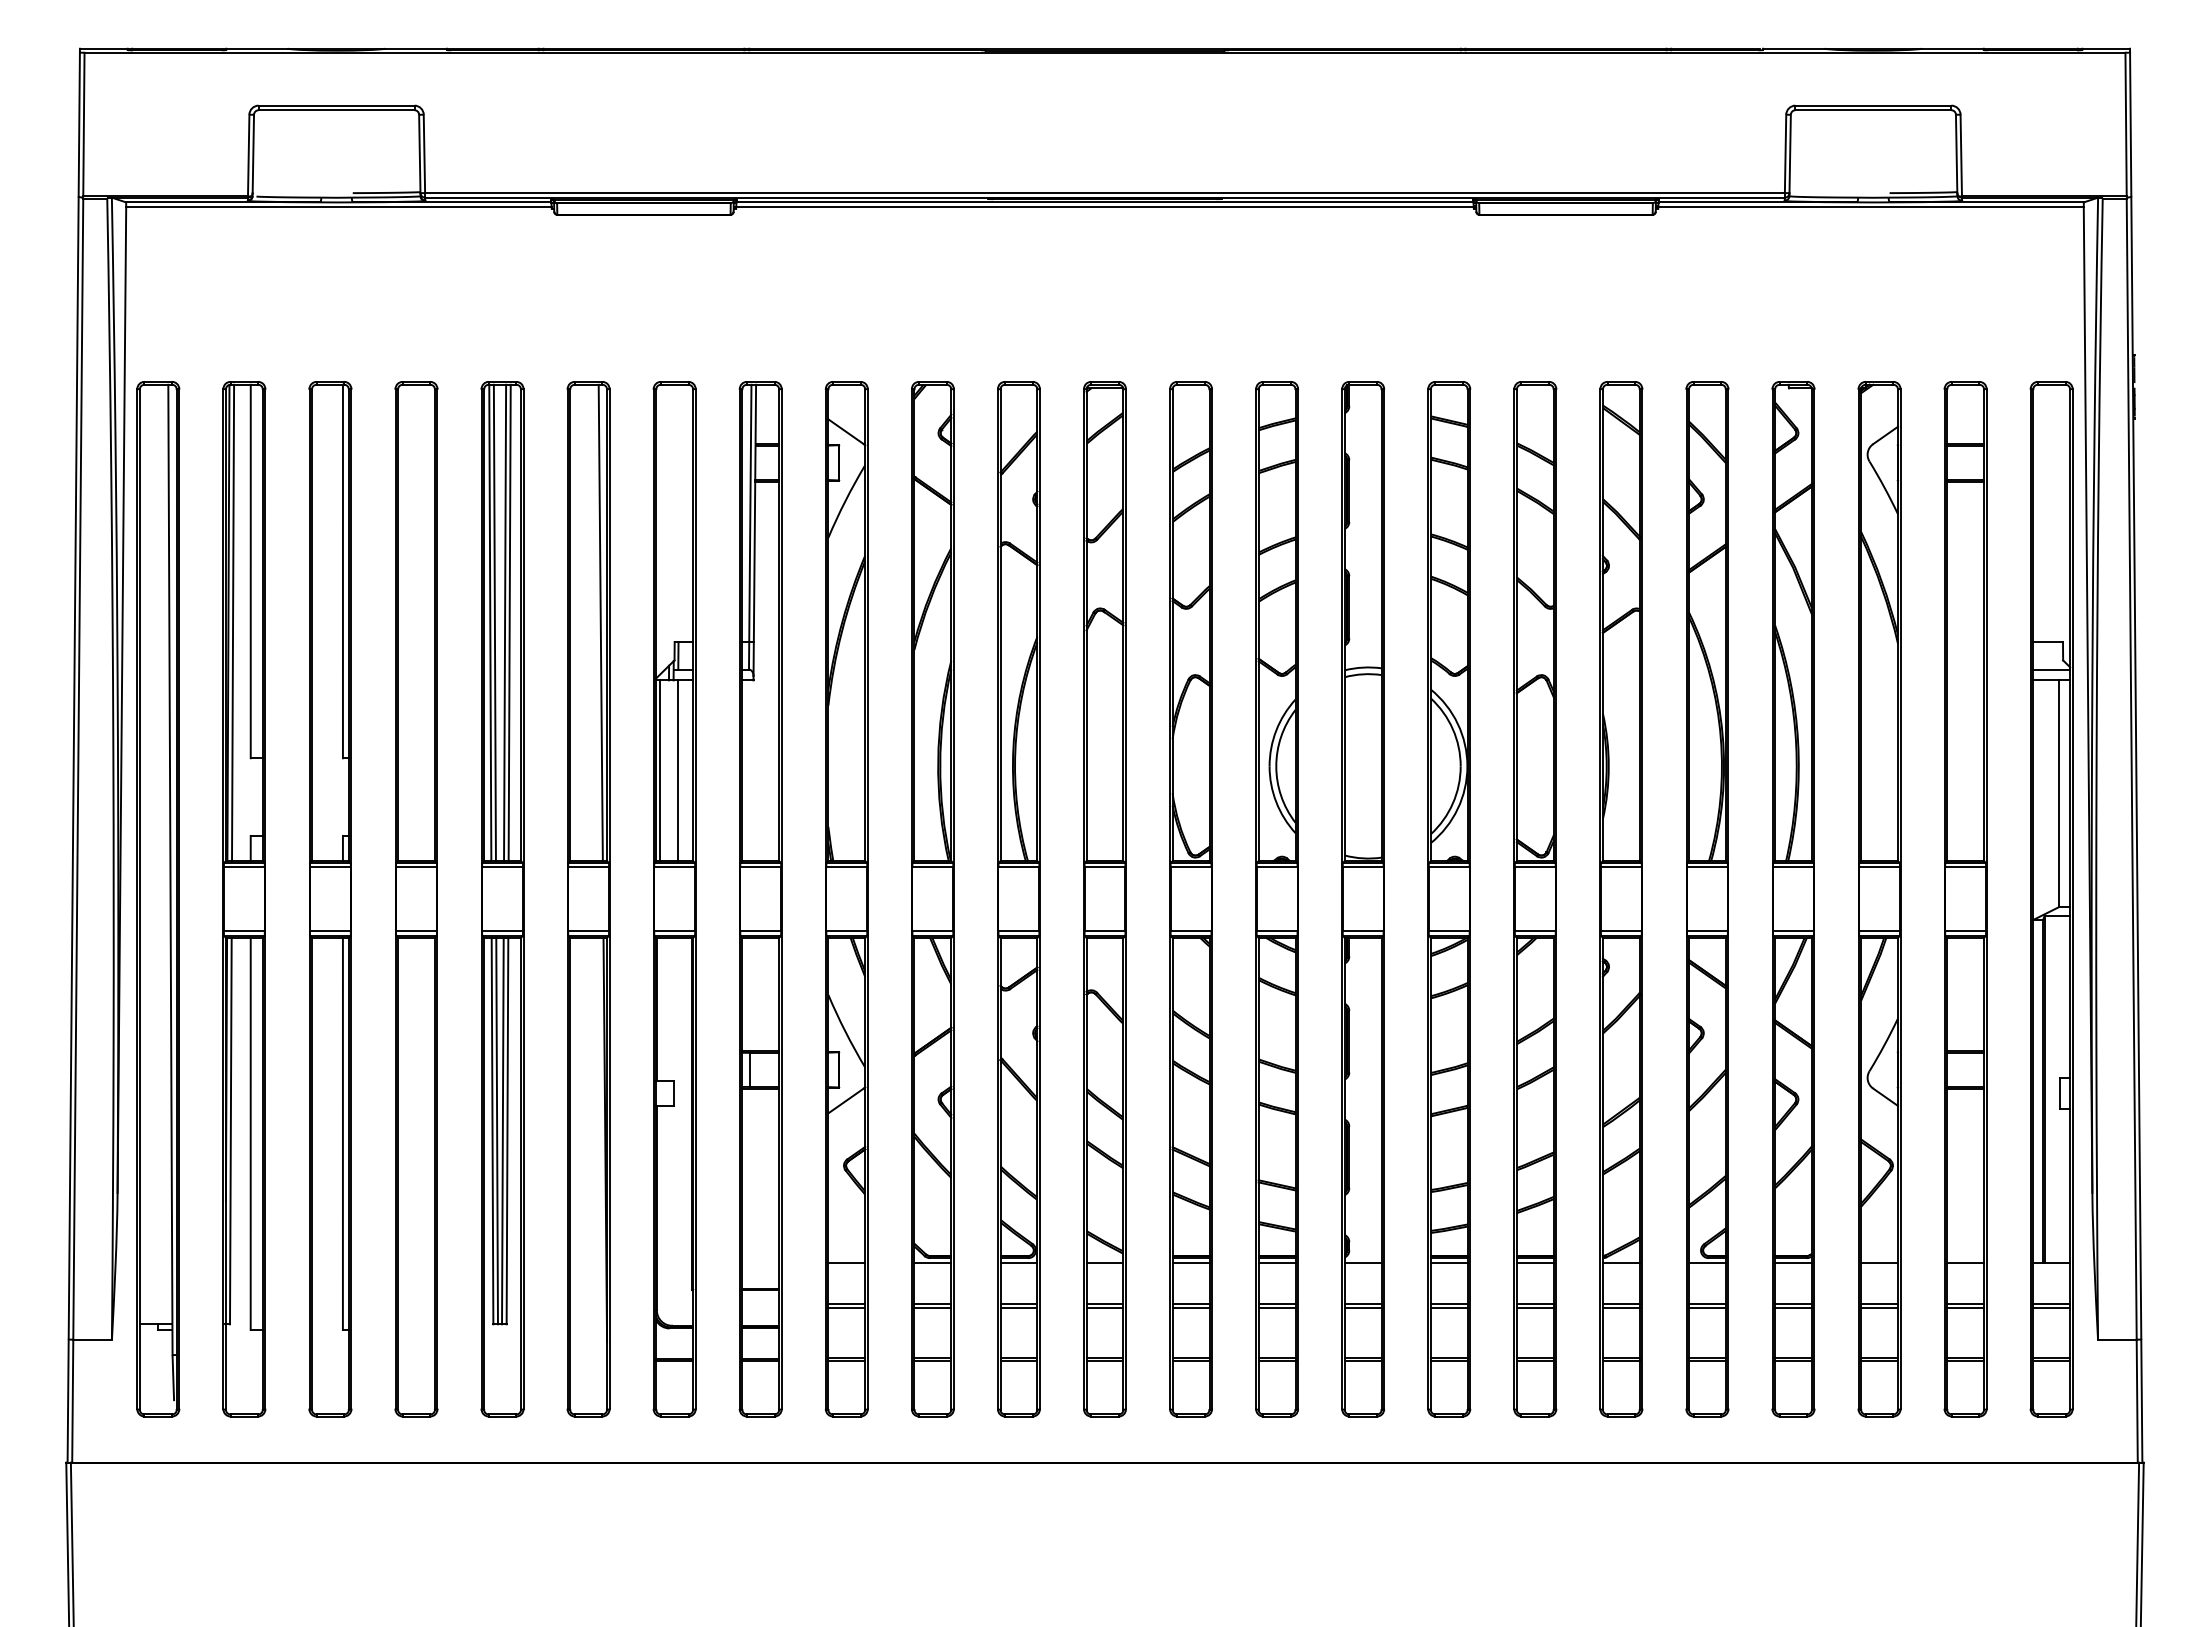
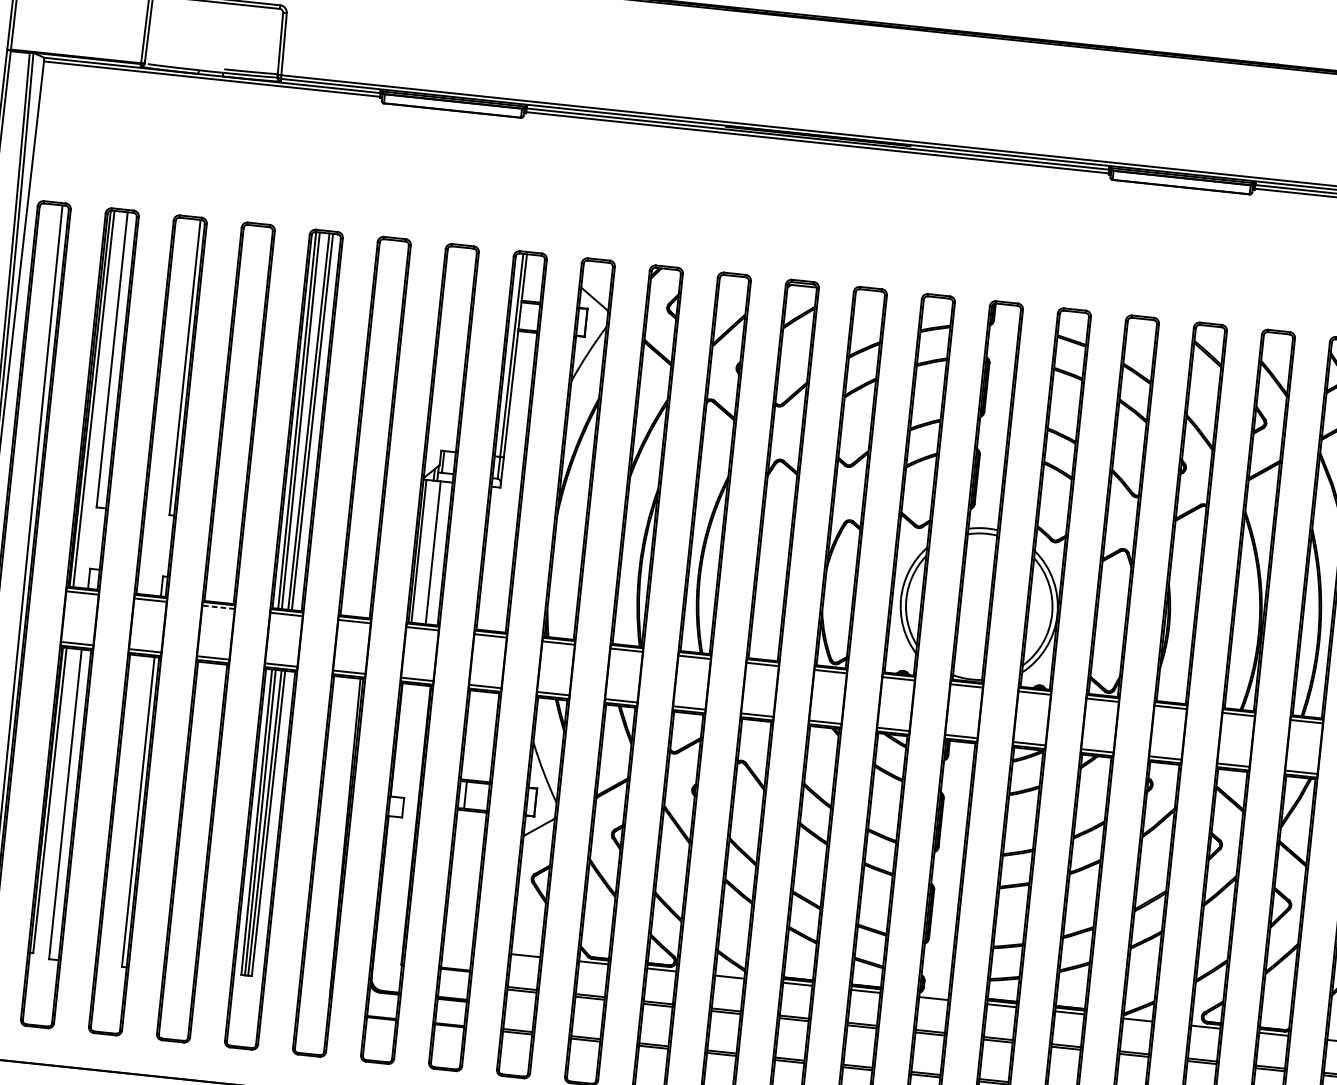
line: (600, 622) -> (384, 429), removed
line: (416, 867) -> (218, 607), solid -> dashed

